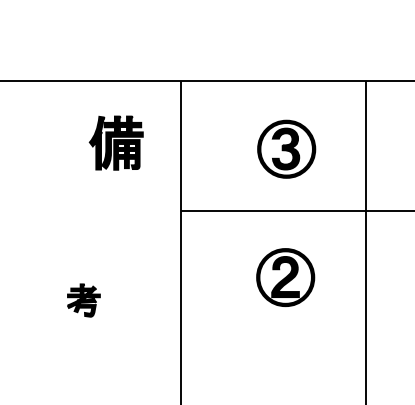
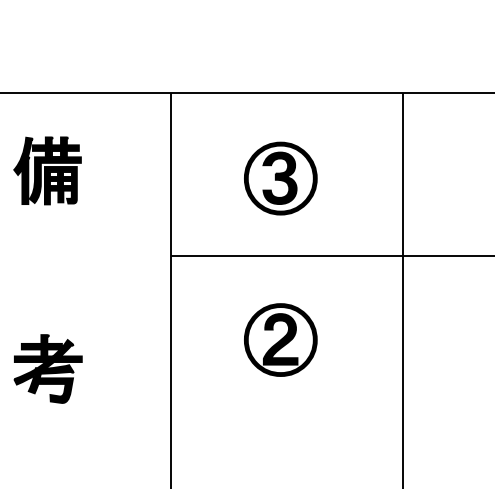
part: (115, 142) -> (46, 170), moved
part: (286, 148) -> (280, 177), moved
part: (285, 277) -> (280, 339), moved
part: (83, 300) -> (47, 368), size x1.67

